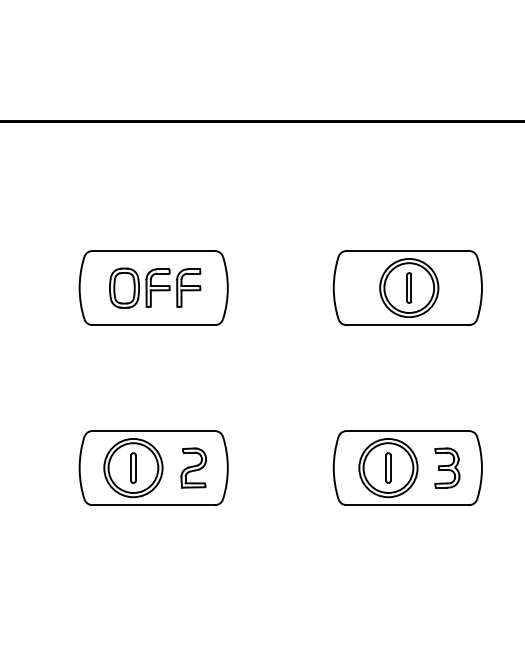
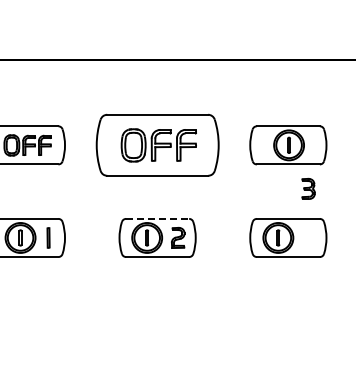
part: (153, 288) -> (157, 145), size x1.6
line: (153, 430) -> (157, 218), solid -> dashed
part: (447, 467) -> (308, 188), moved

